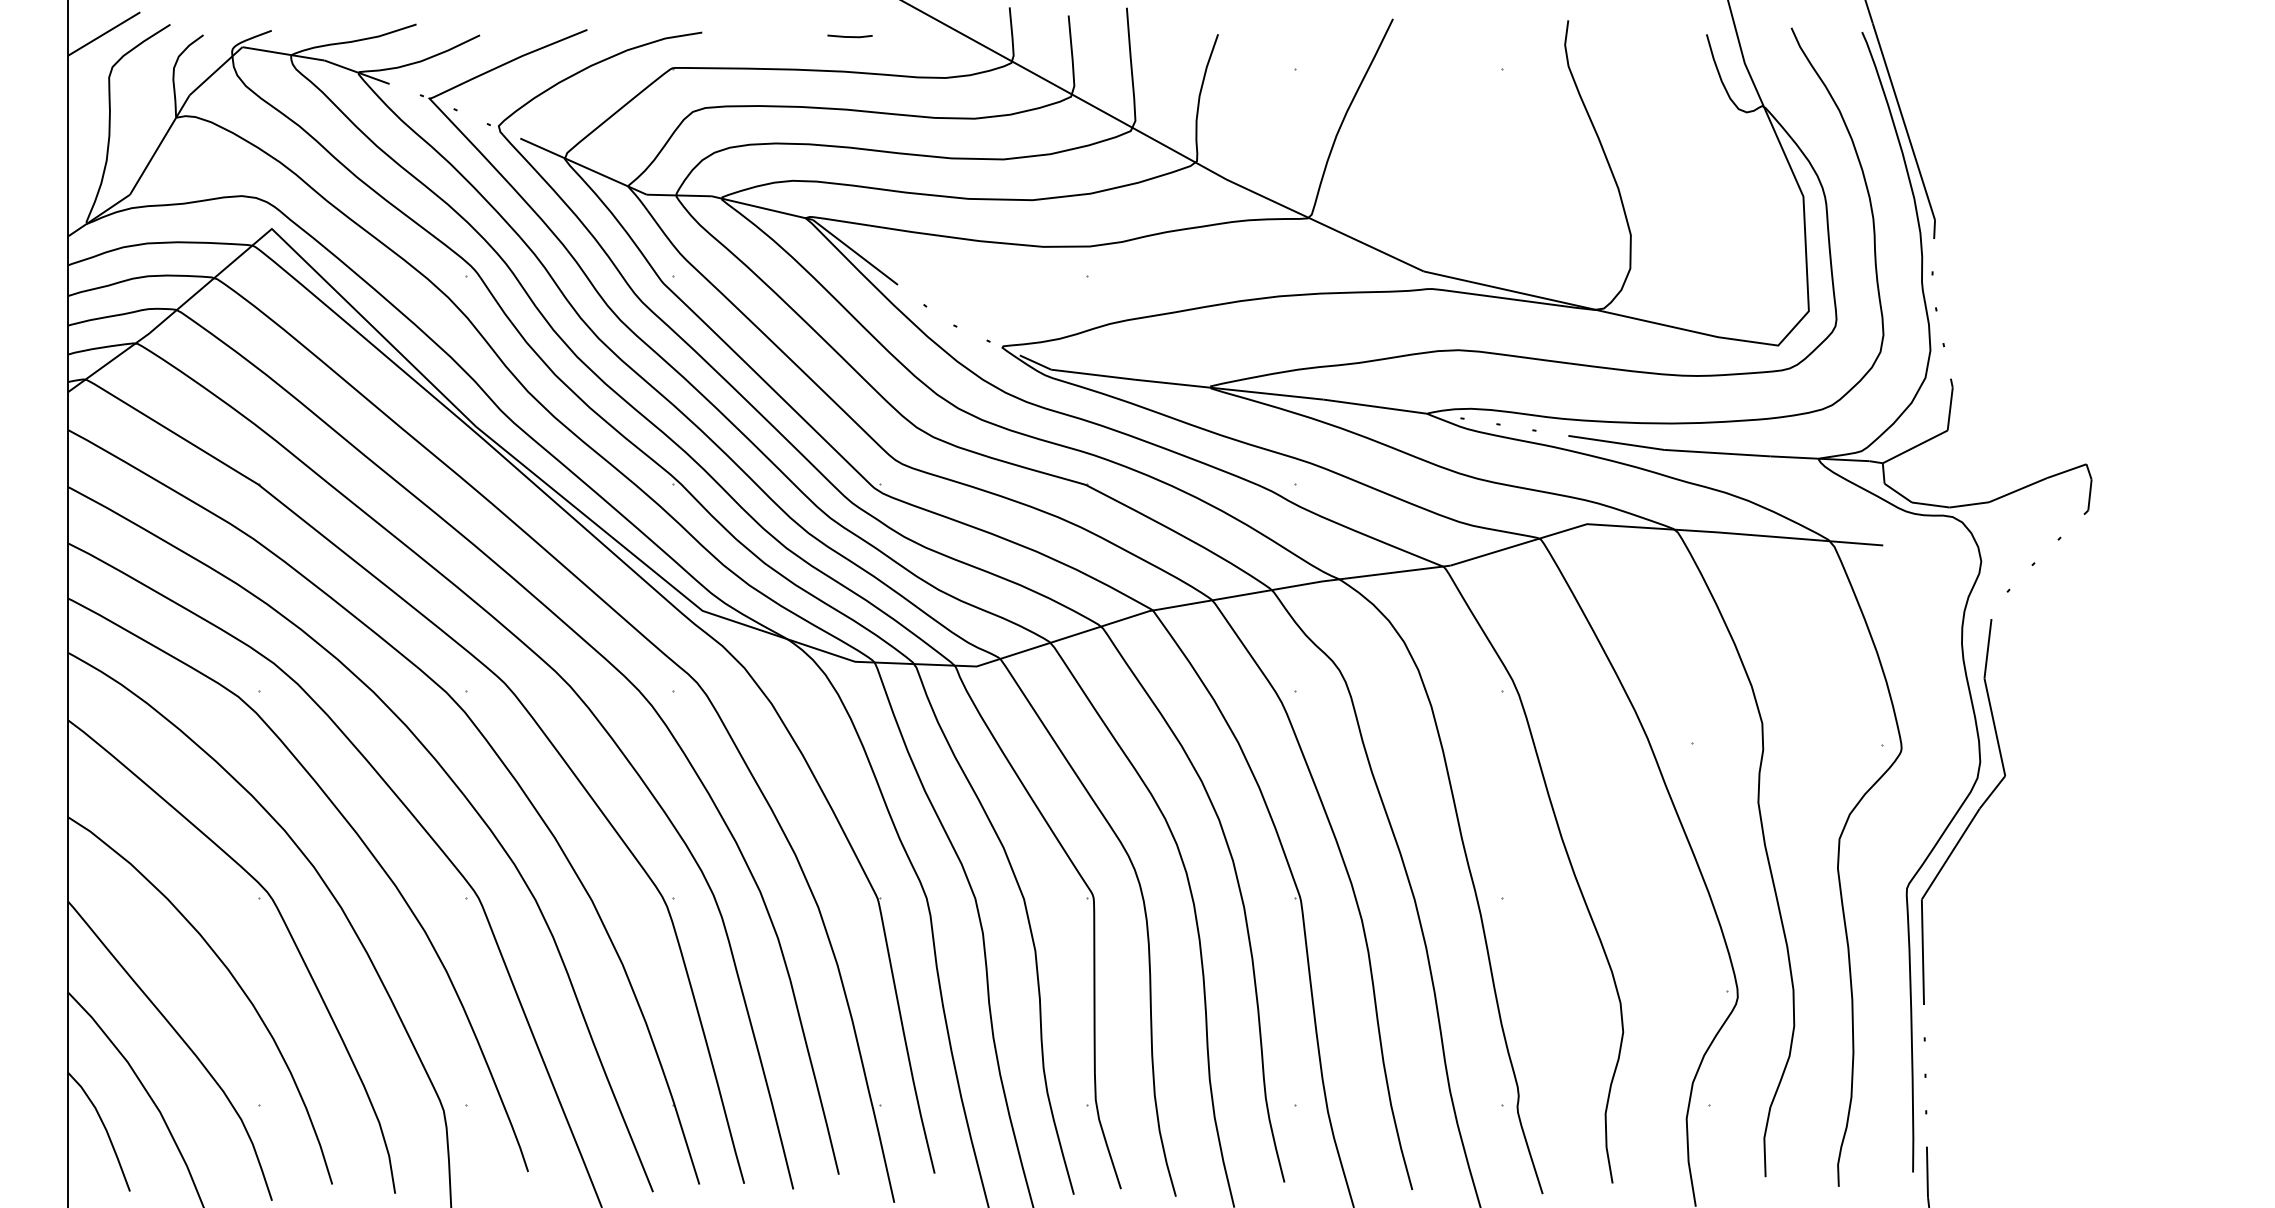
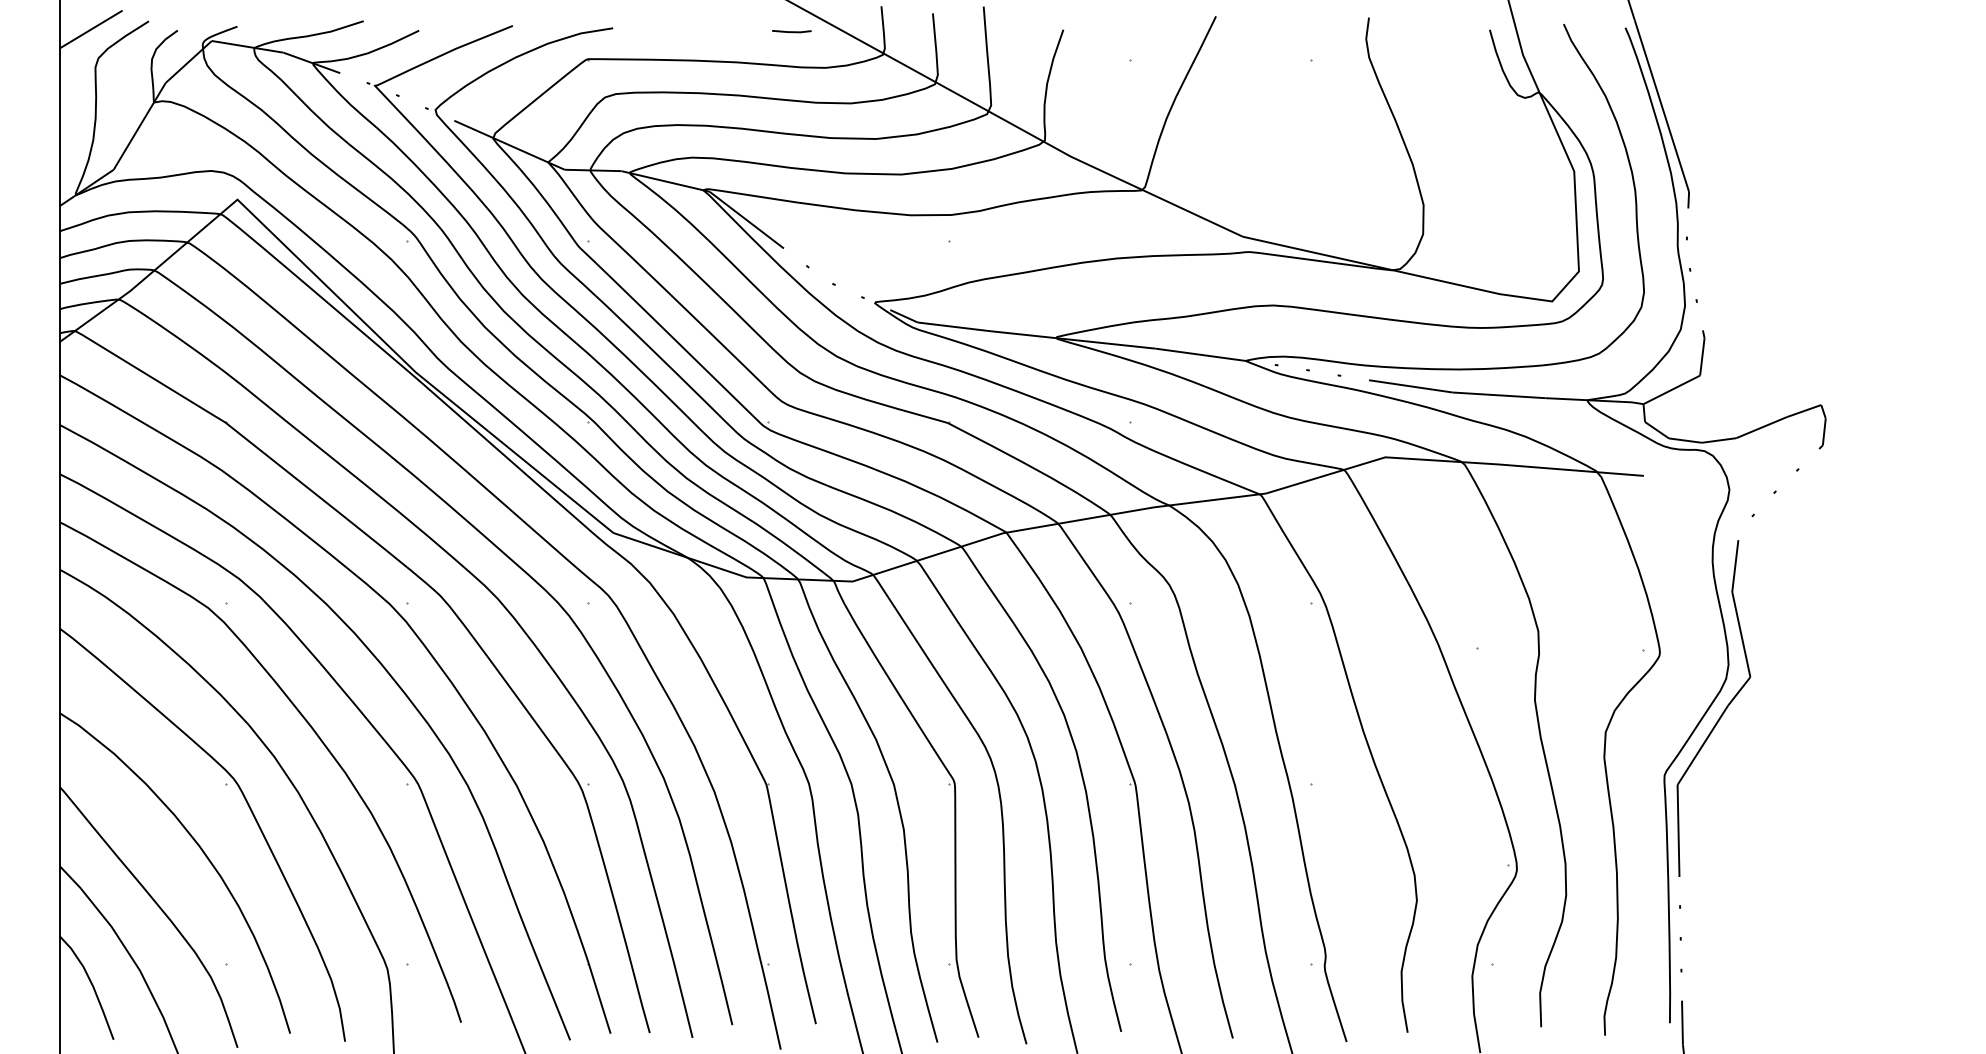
line: (849, 36) -> (791, 31), moved

